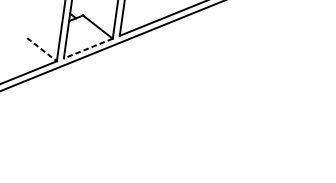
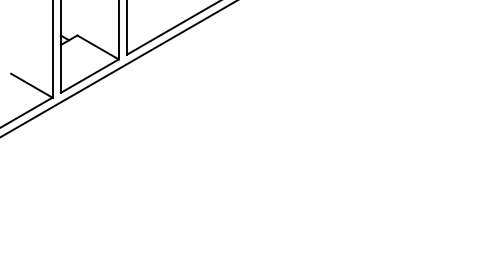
line: (88, 48) -> (89, 76), dashed -> solid
line: (41, 49) -> (31, 85), dashed -> solid

